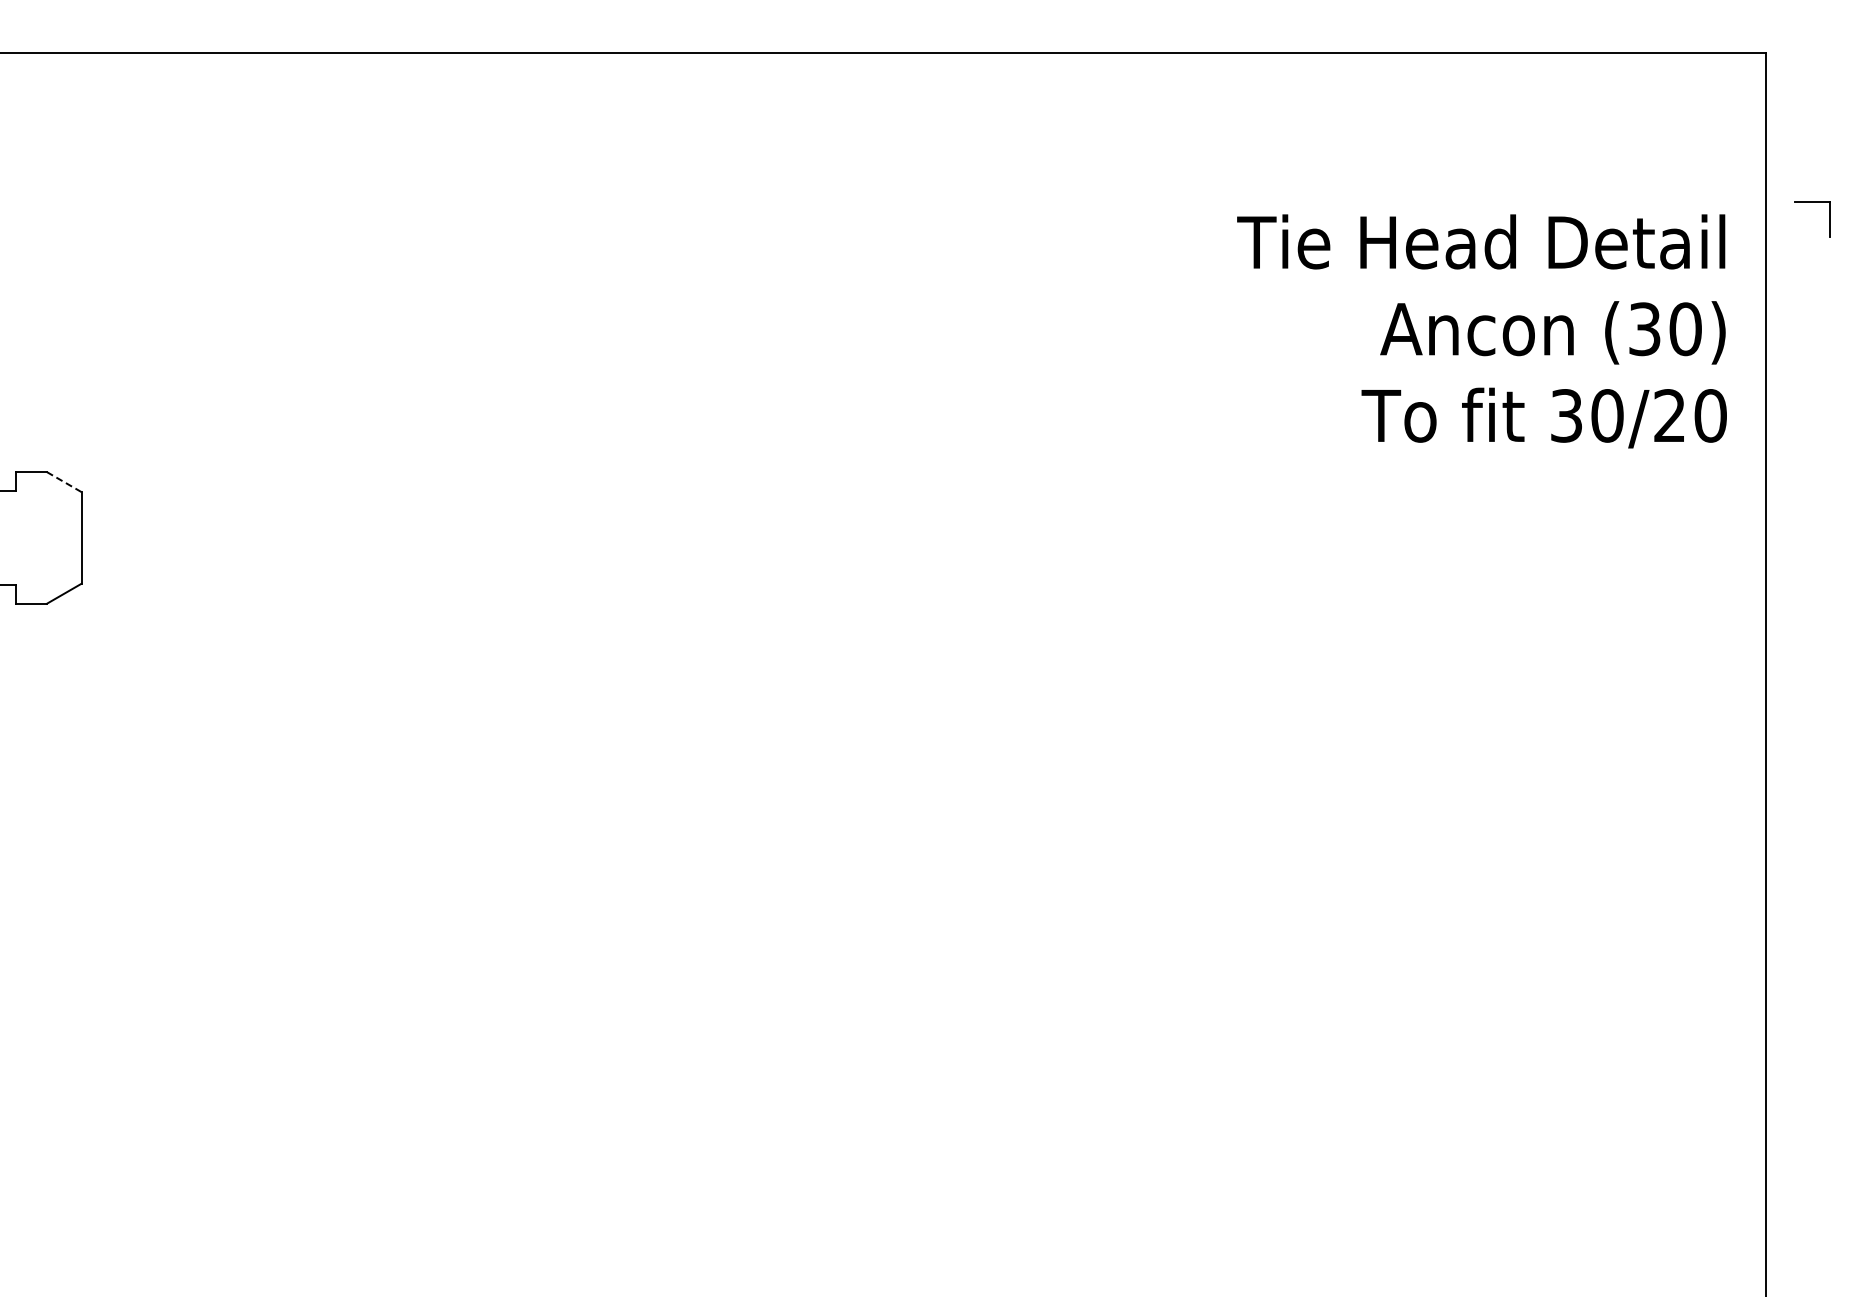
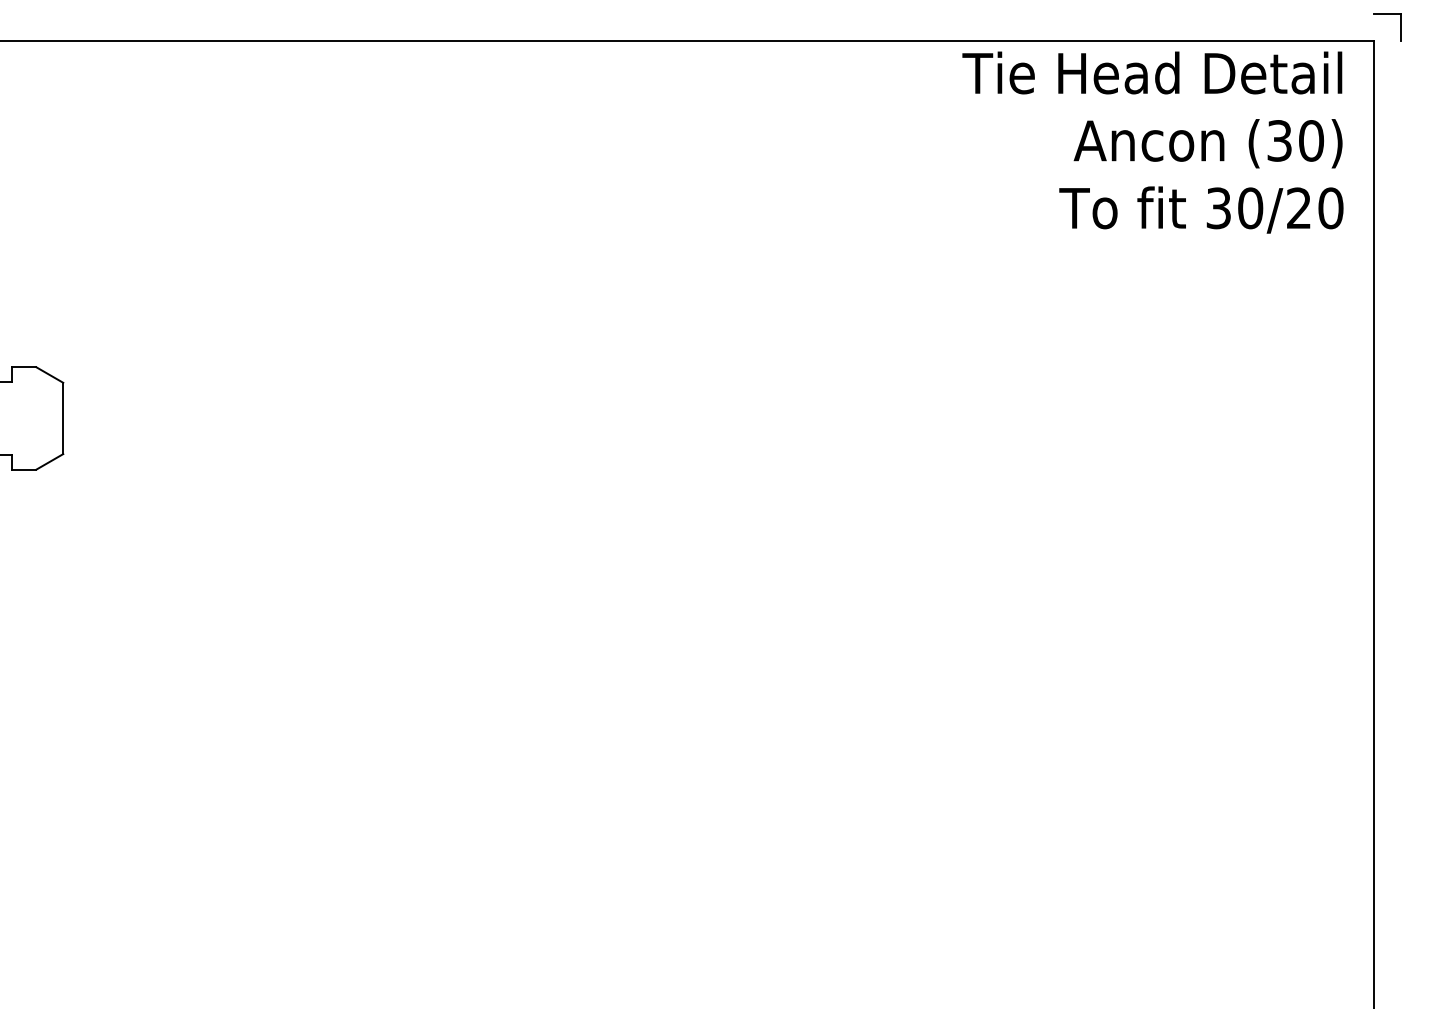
part: (1812, 202) -> (1387, 14), moved
text: (1481, 331) -> (1152, 142), moved
line: (64, 482) -> (49, 375), dashed -> solid

